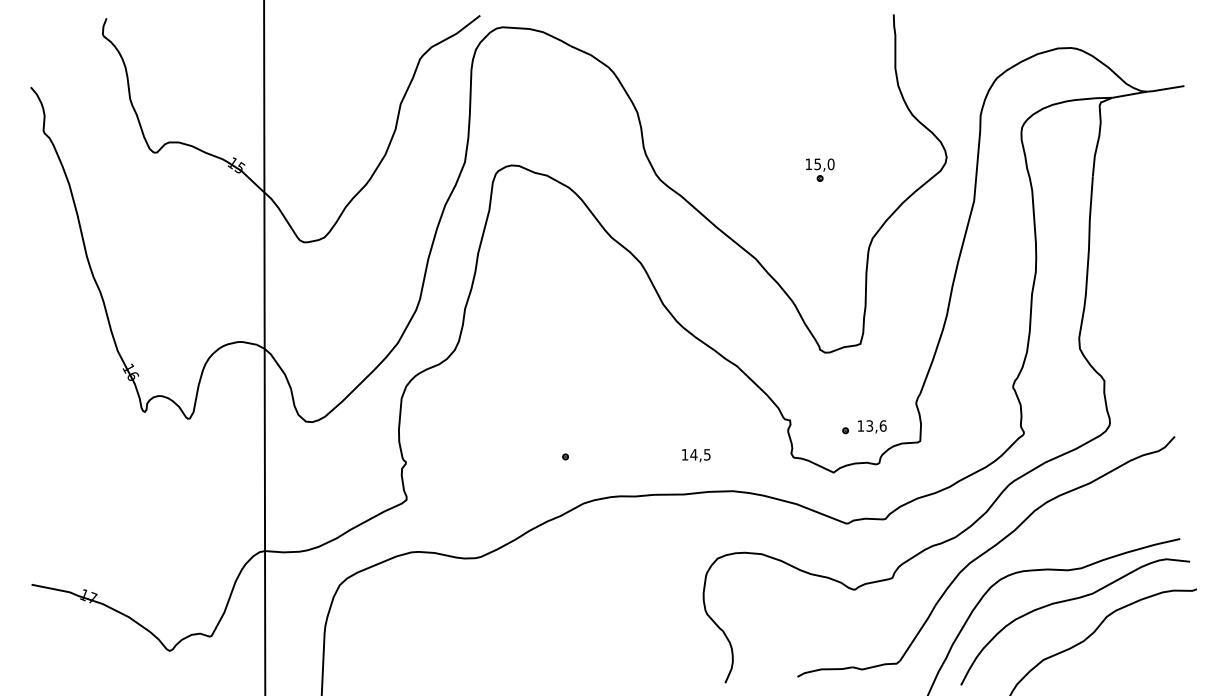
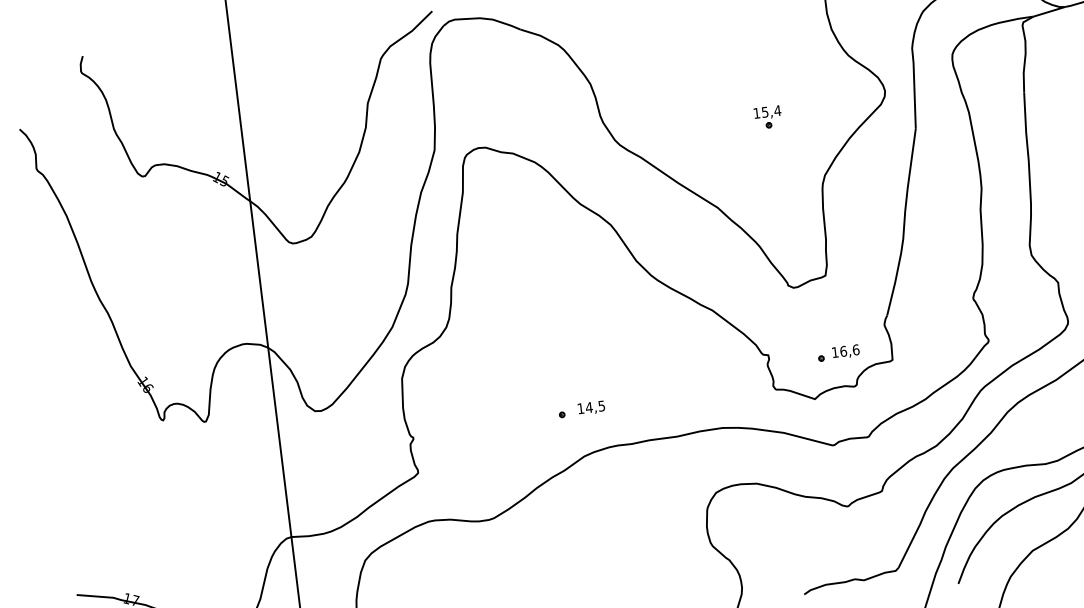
text: (830, 164) -> (777, 111), 15,0 -> 15,4
text: (869, 425) -> (843, 350), 13,6 -> 16,6
text: (696, 455) -> (591, 408), moved

